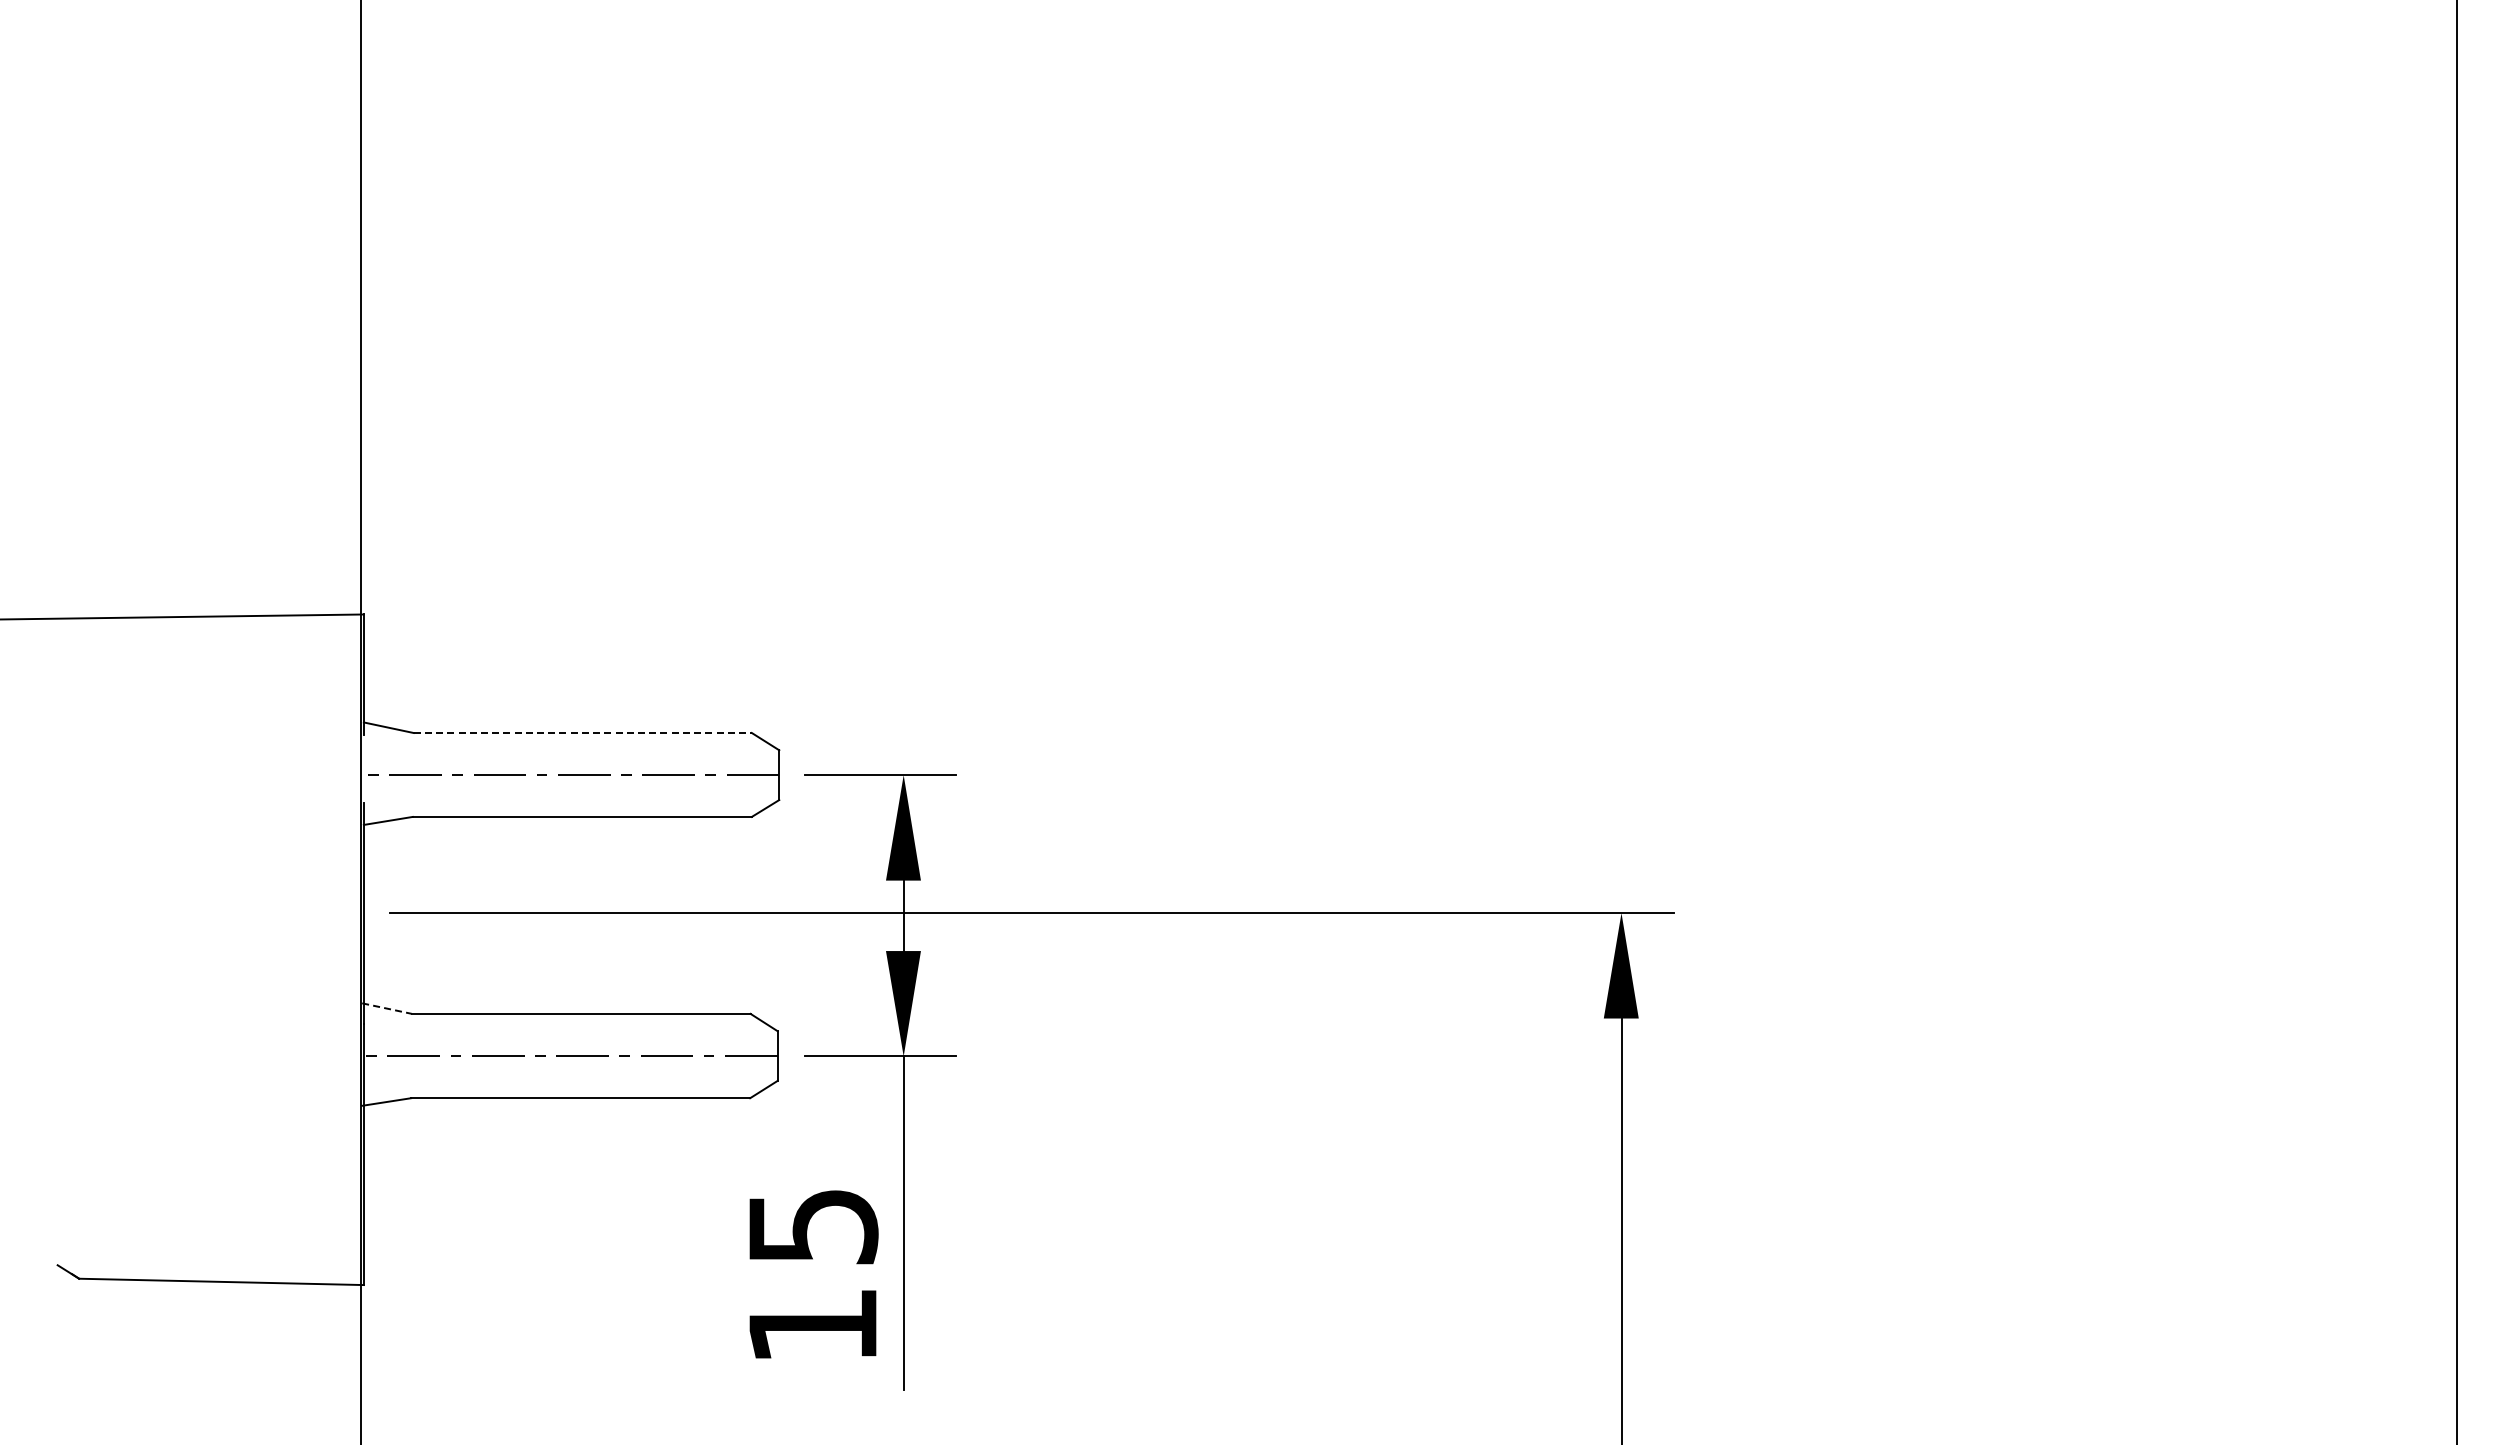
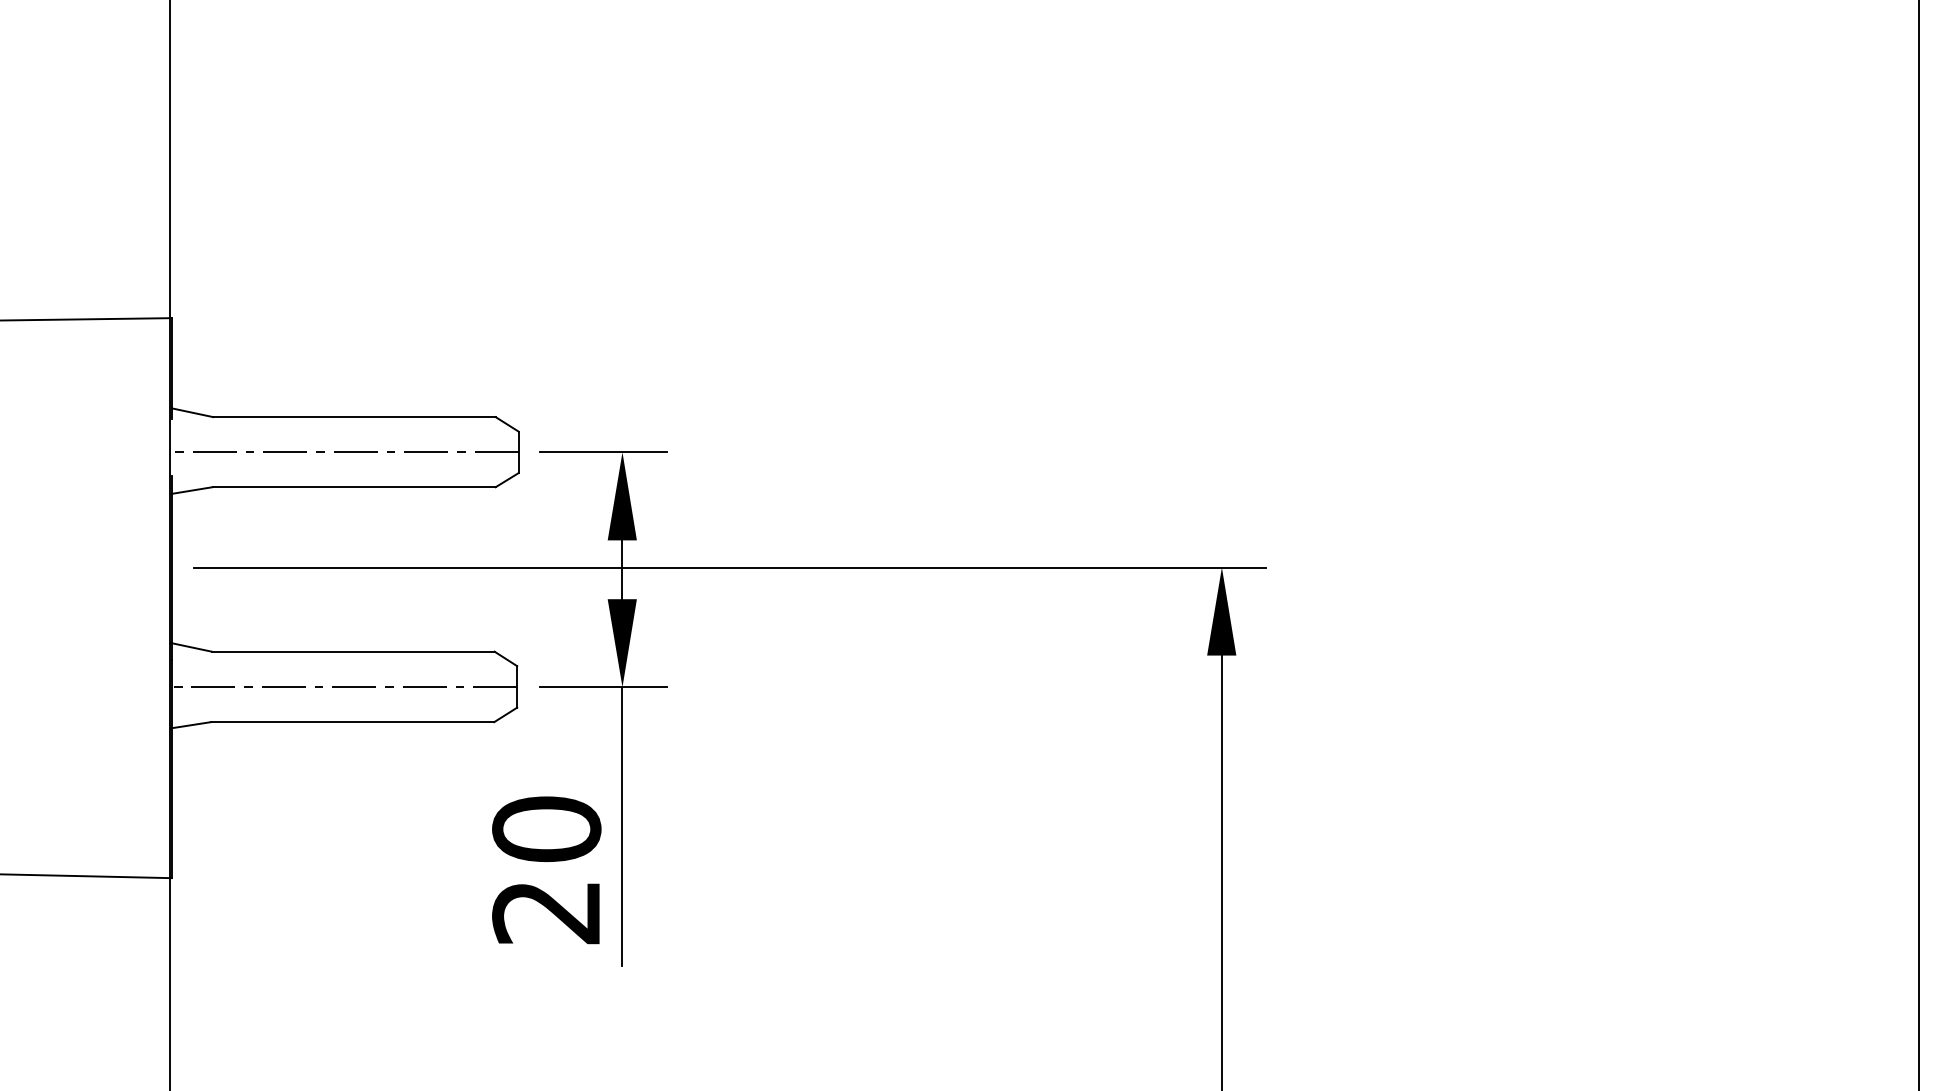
line: (583, 733) -> (355, 417), dashed -> solid
line: (387, 1008) -> (191, 647), dashed -> solid
text: (812, 1275) -> (546, 870), 15 -> 20

